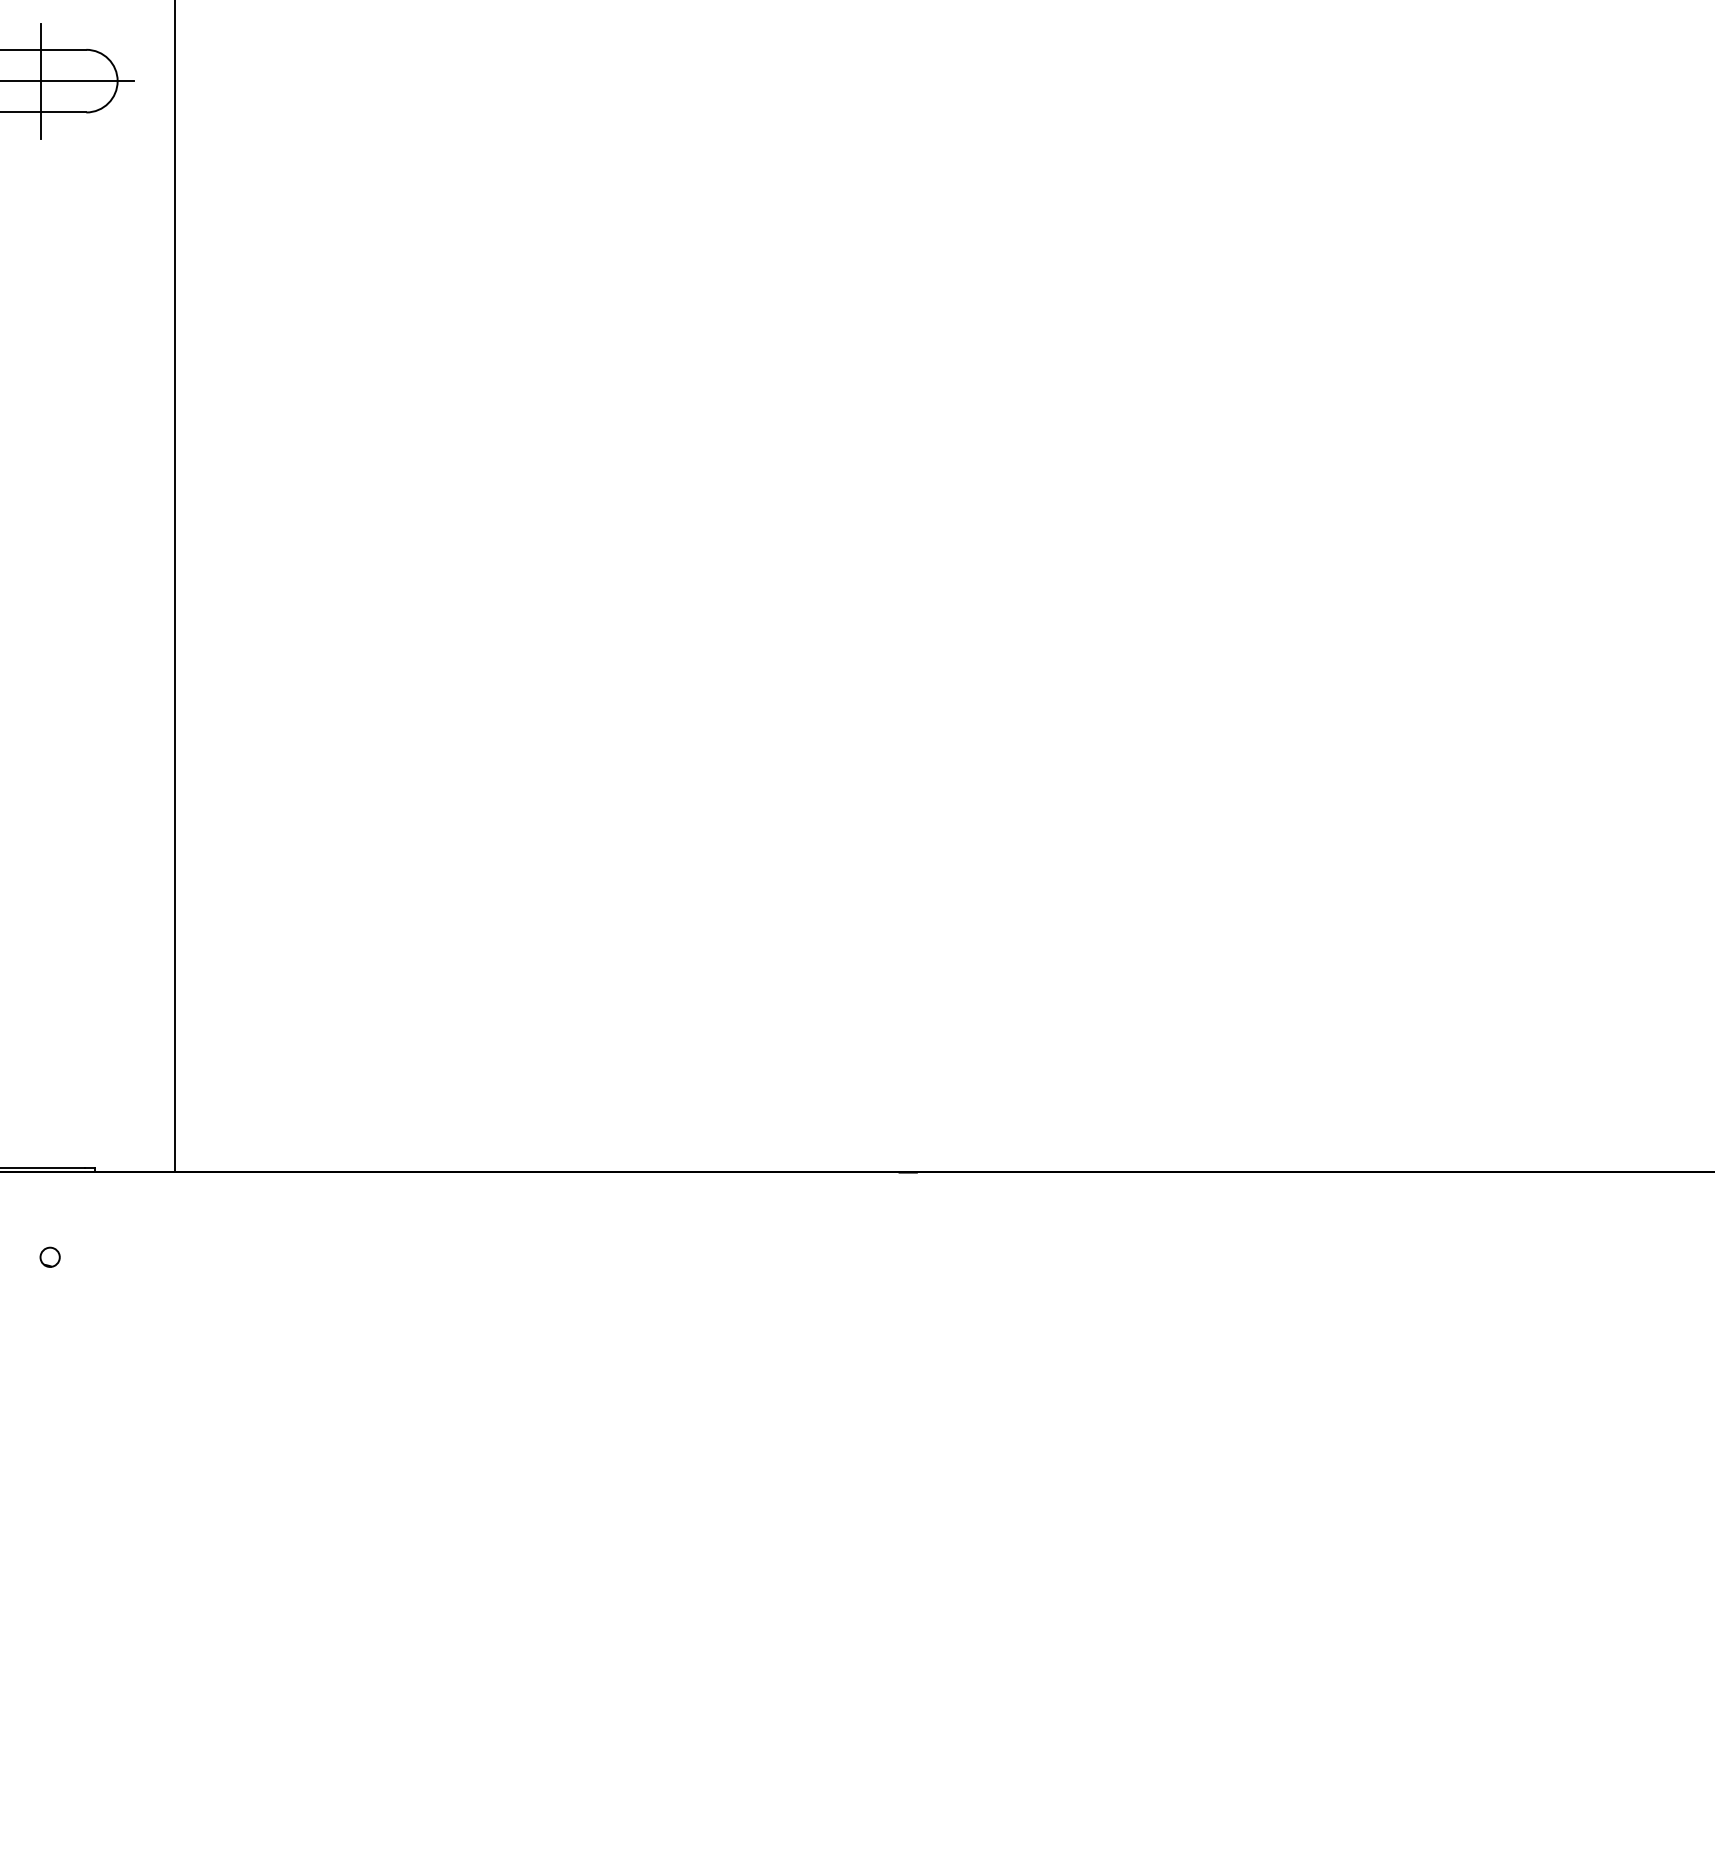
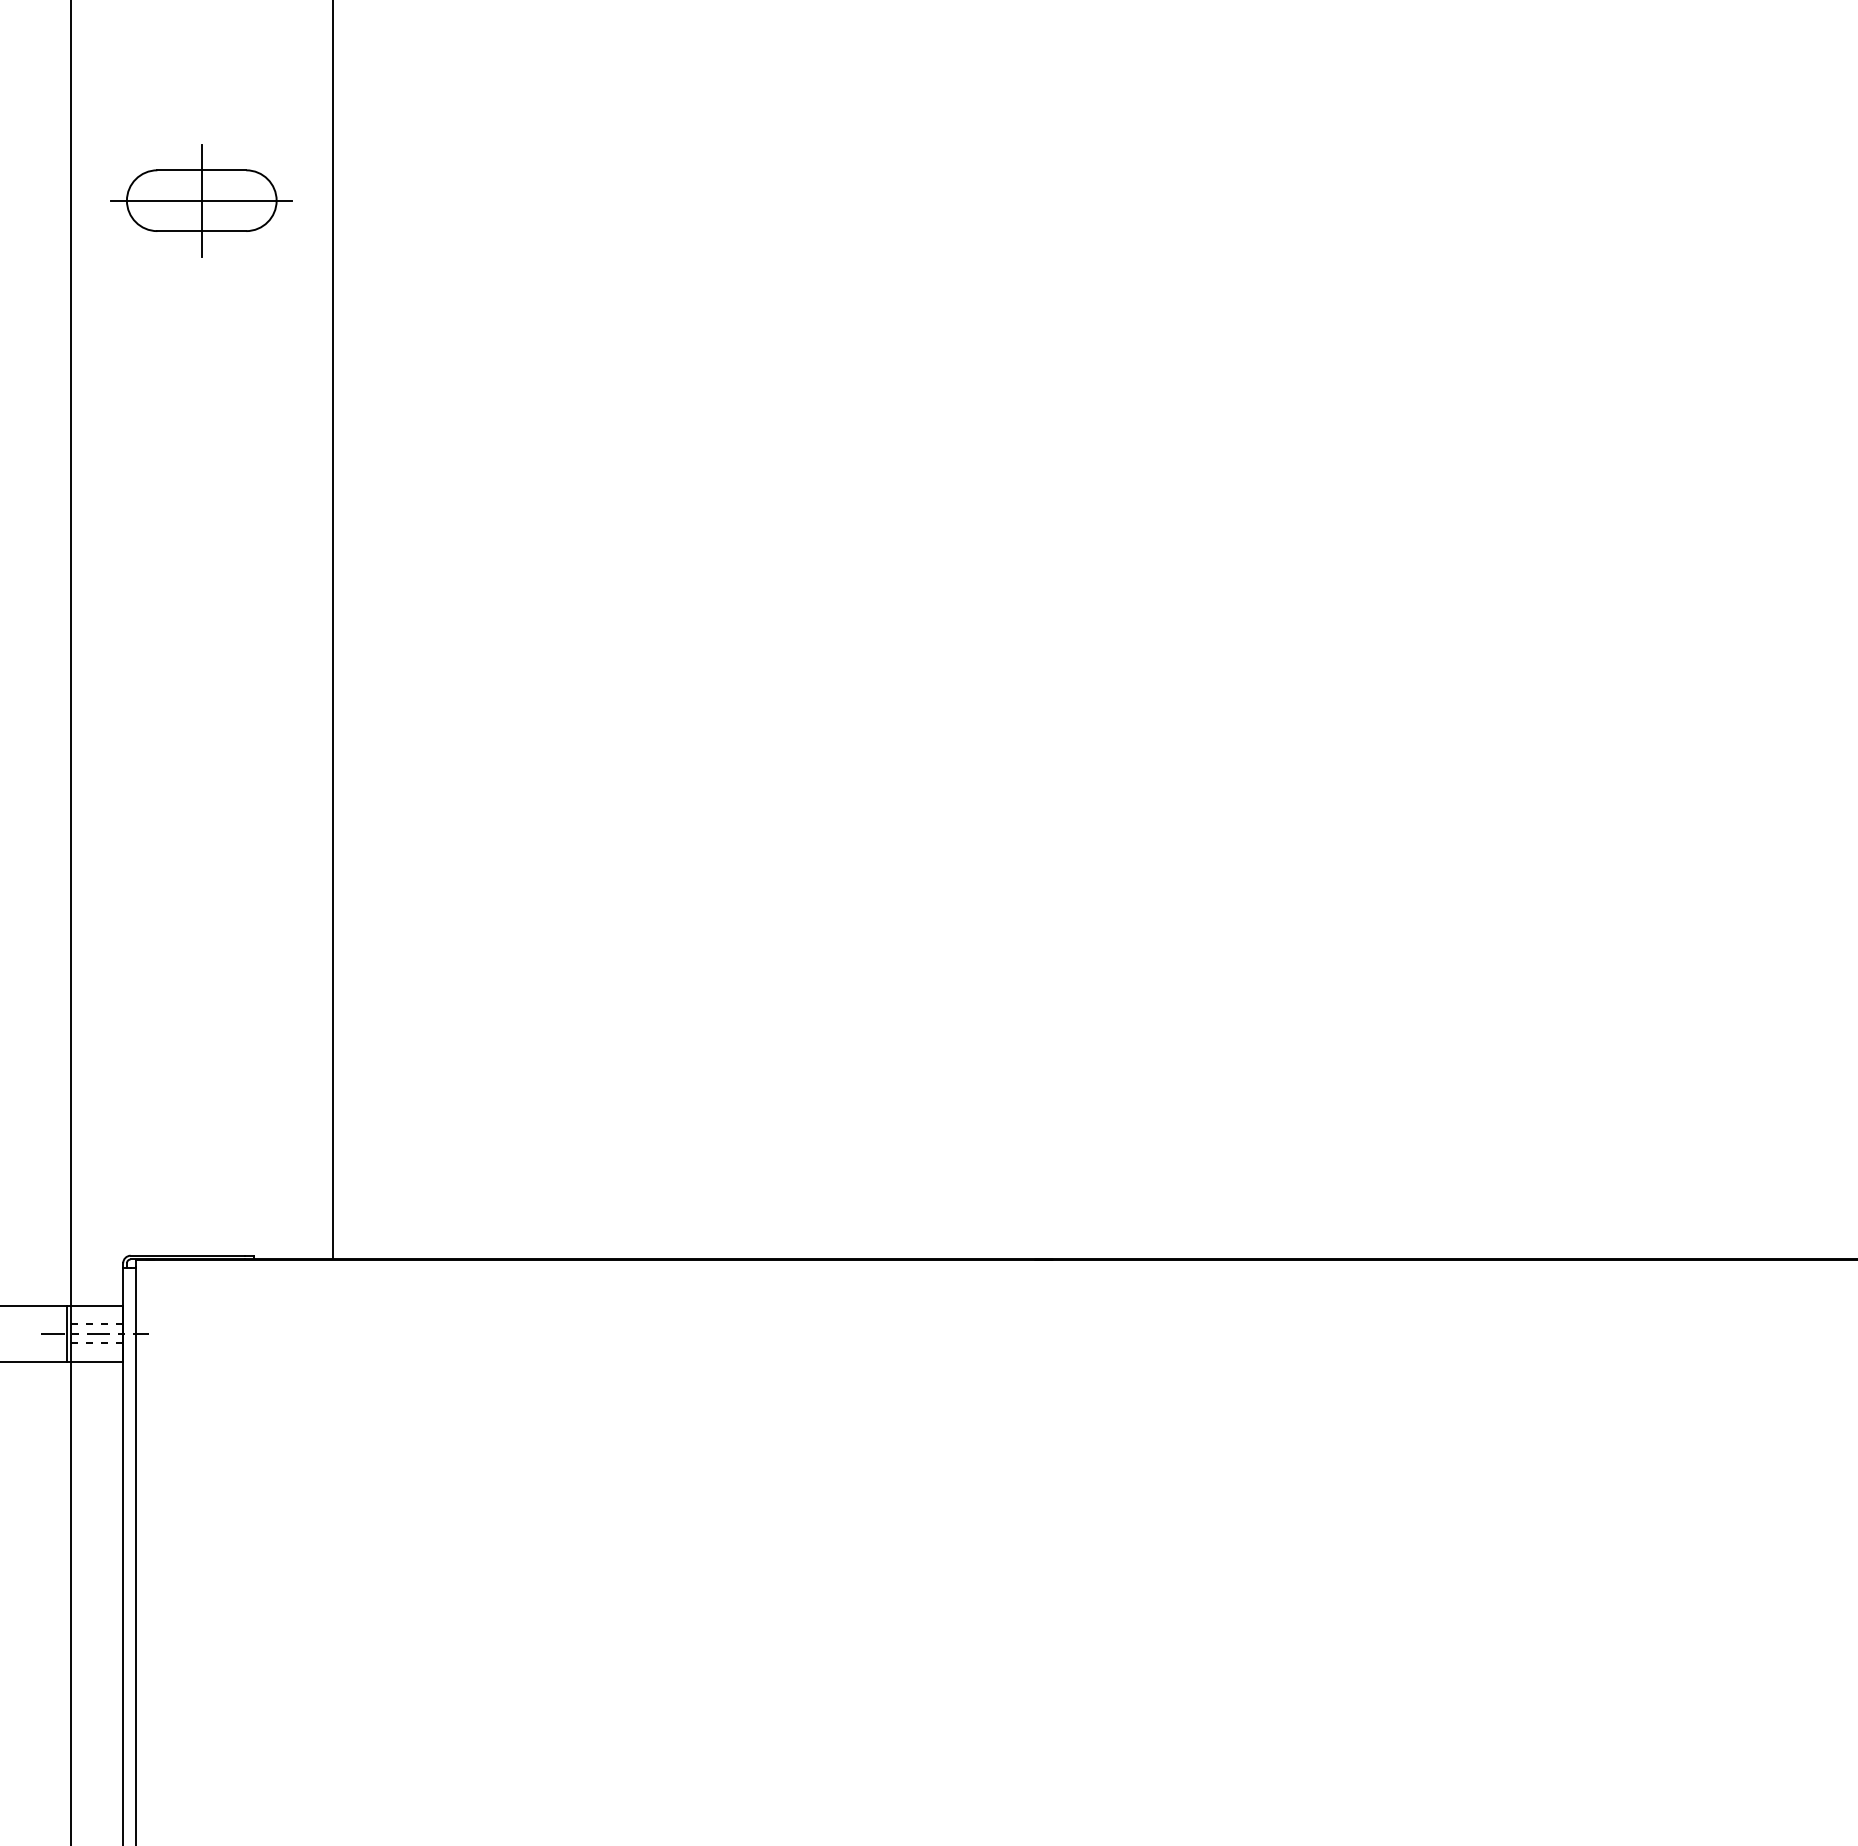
part: (49, 1257) -> (210, 1342), removed

